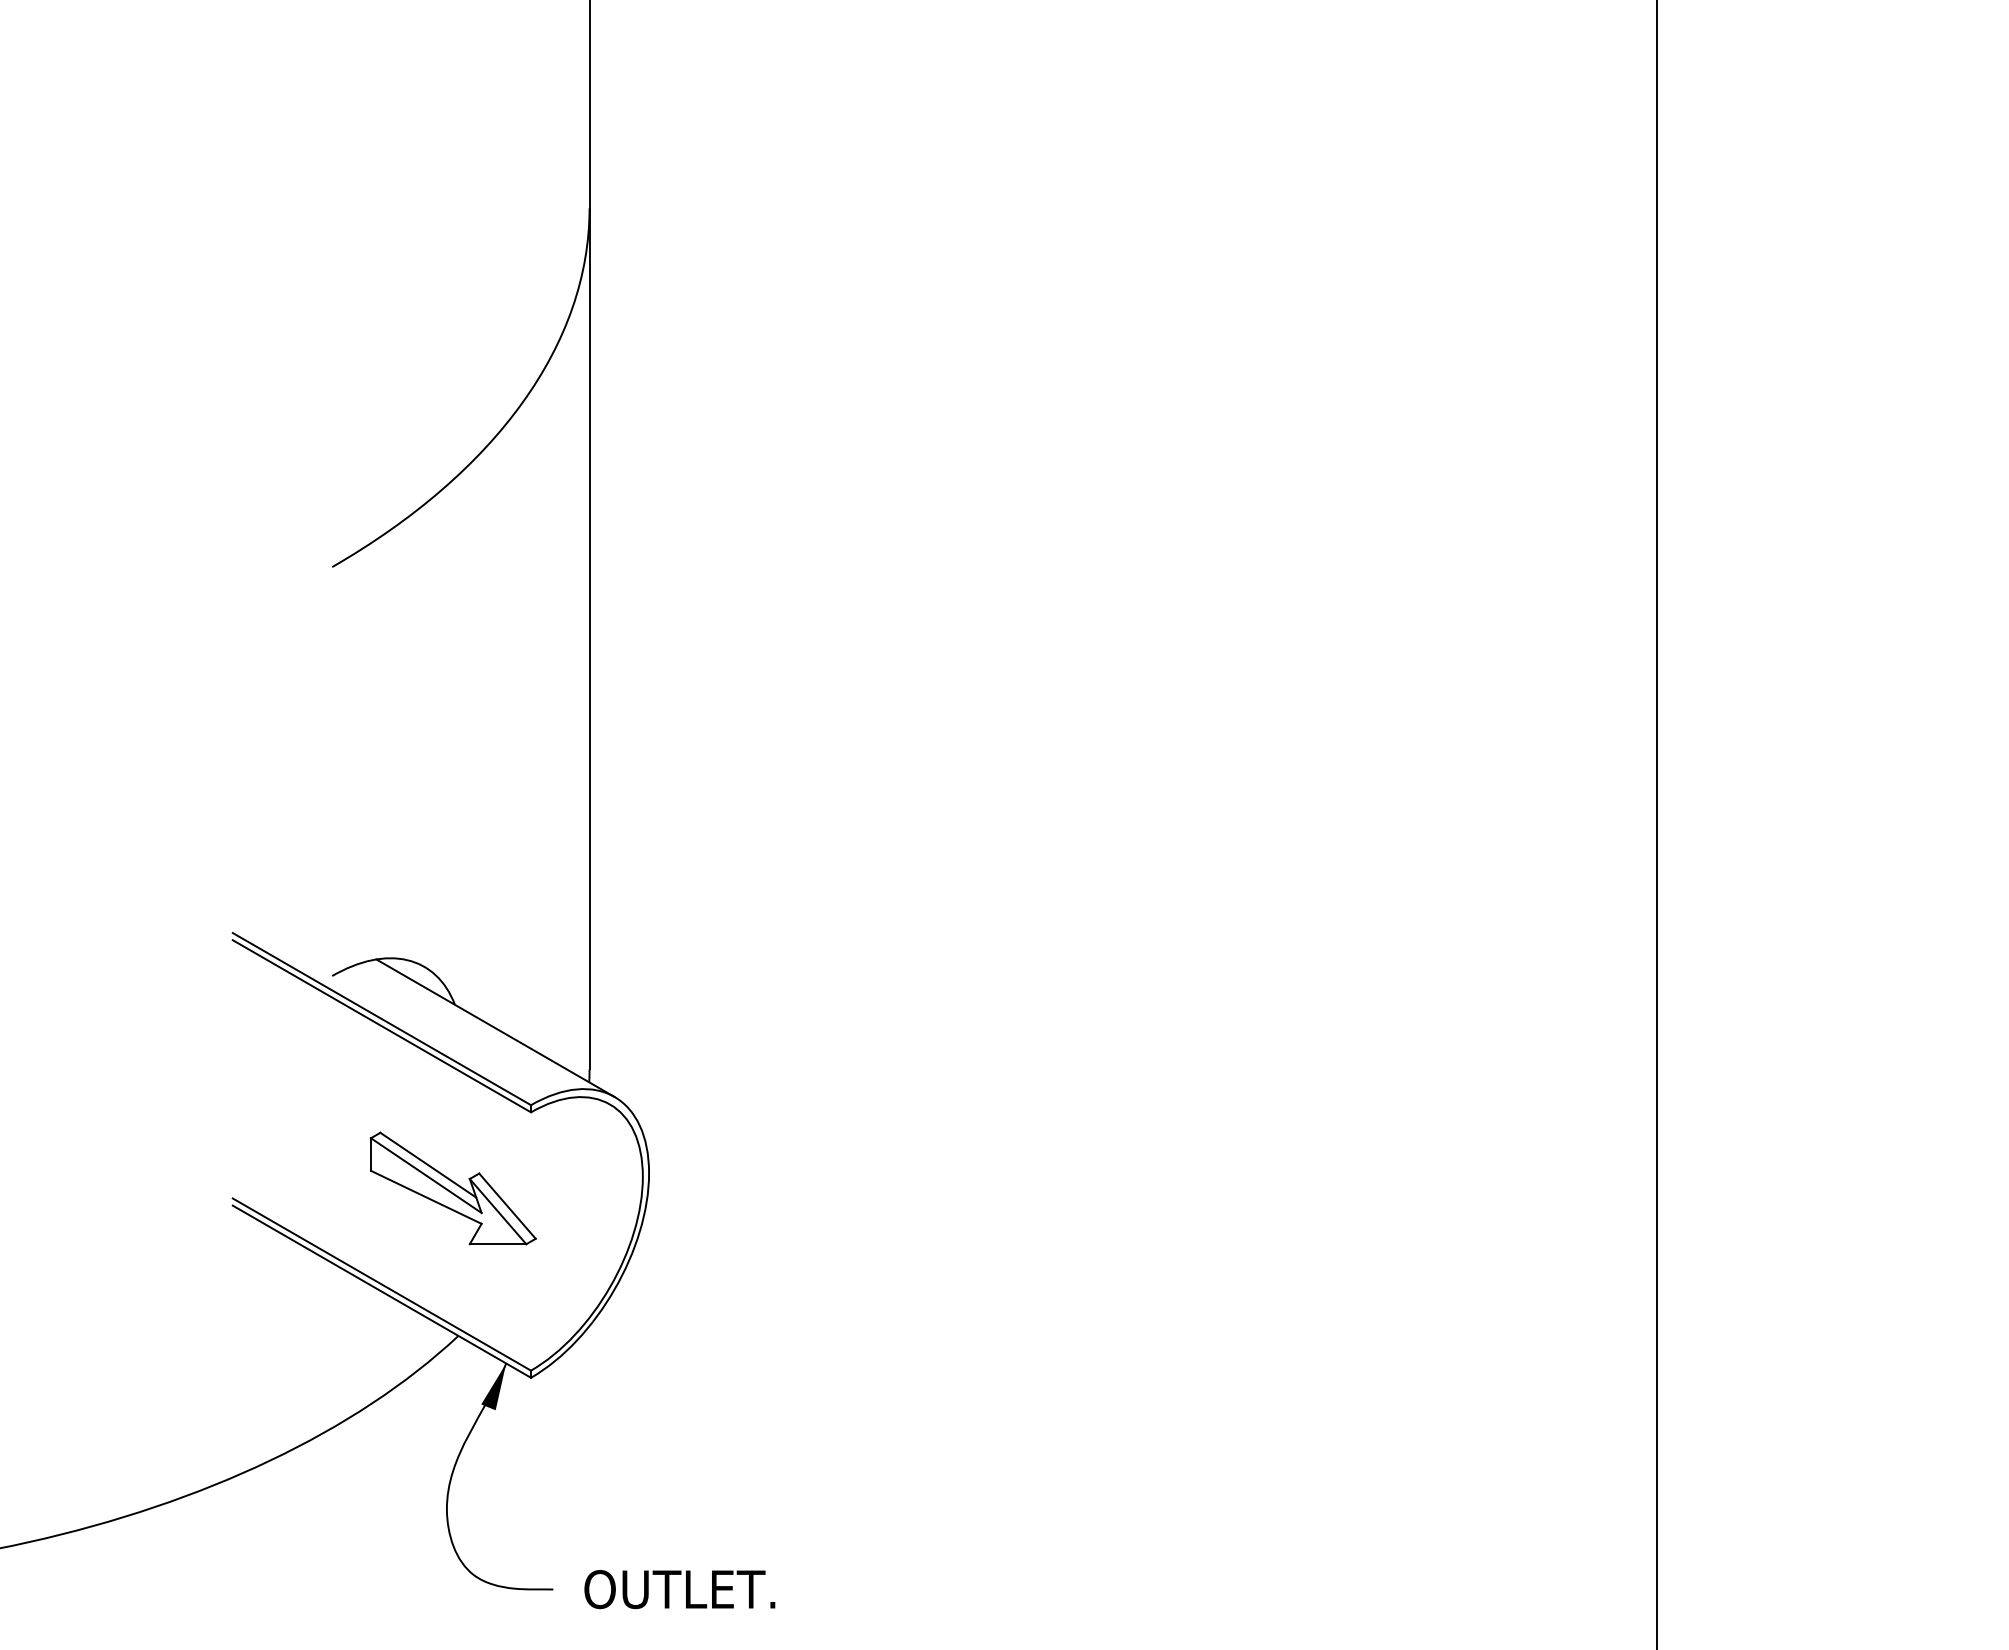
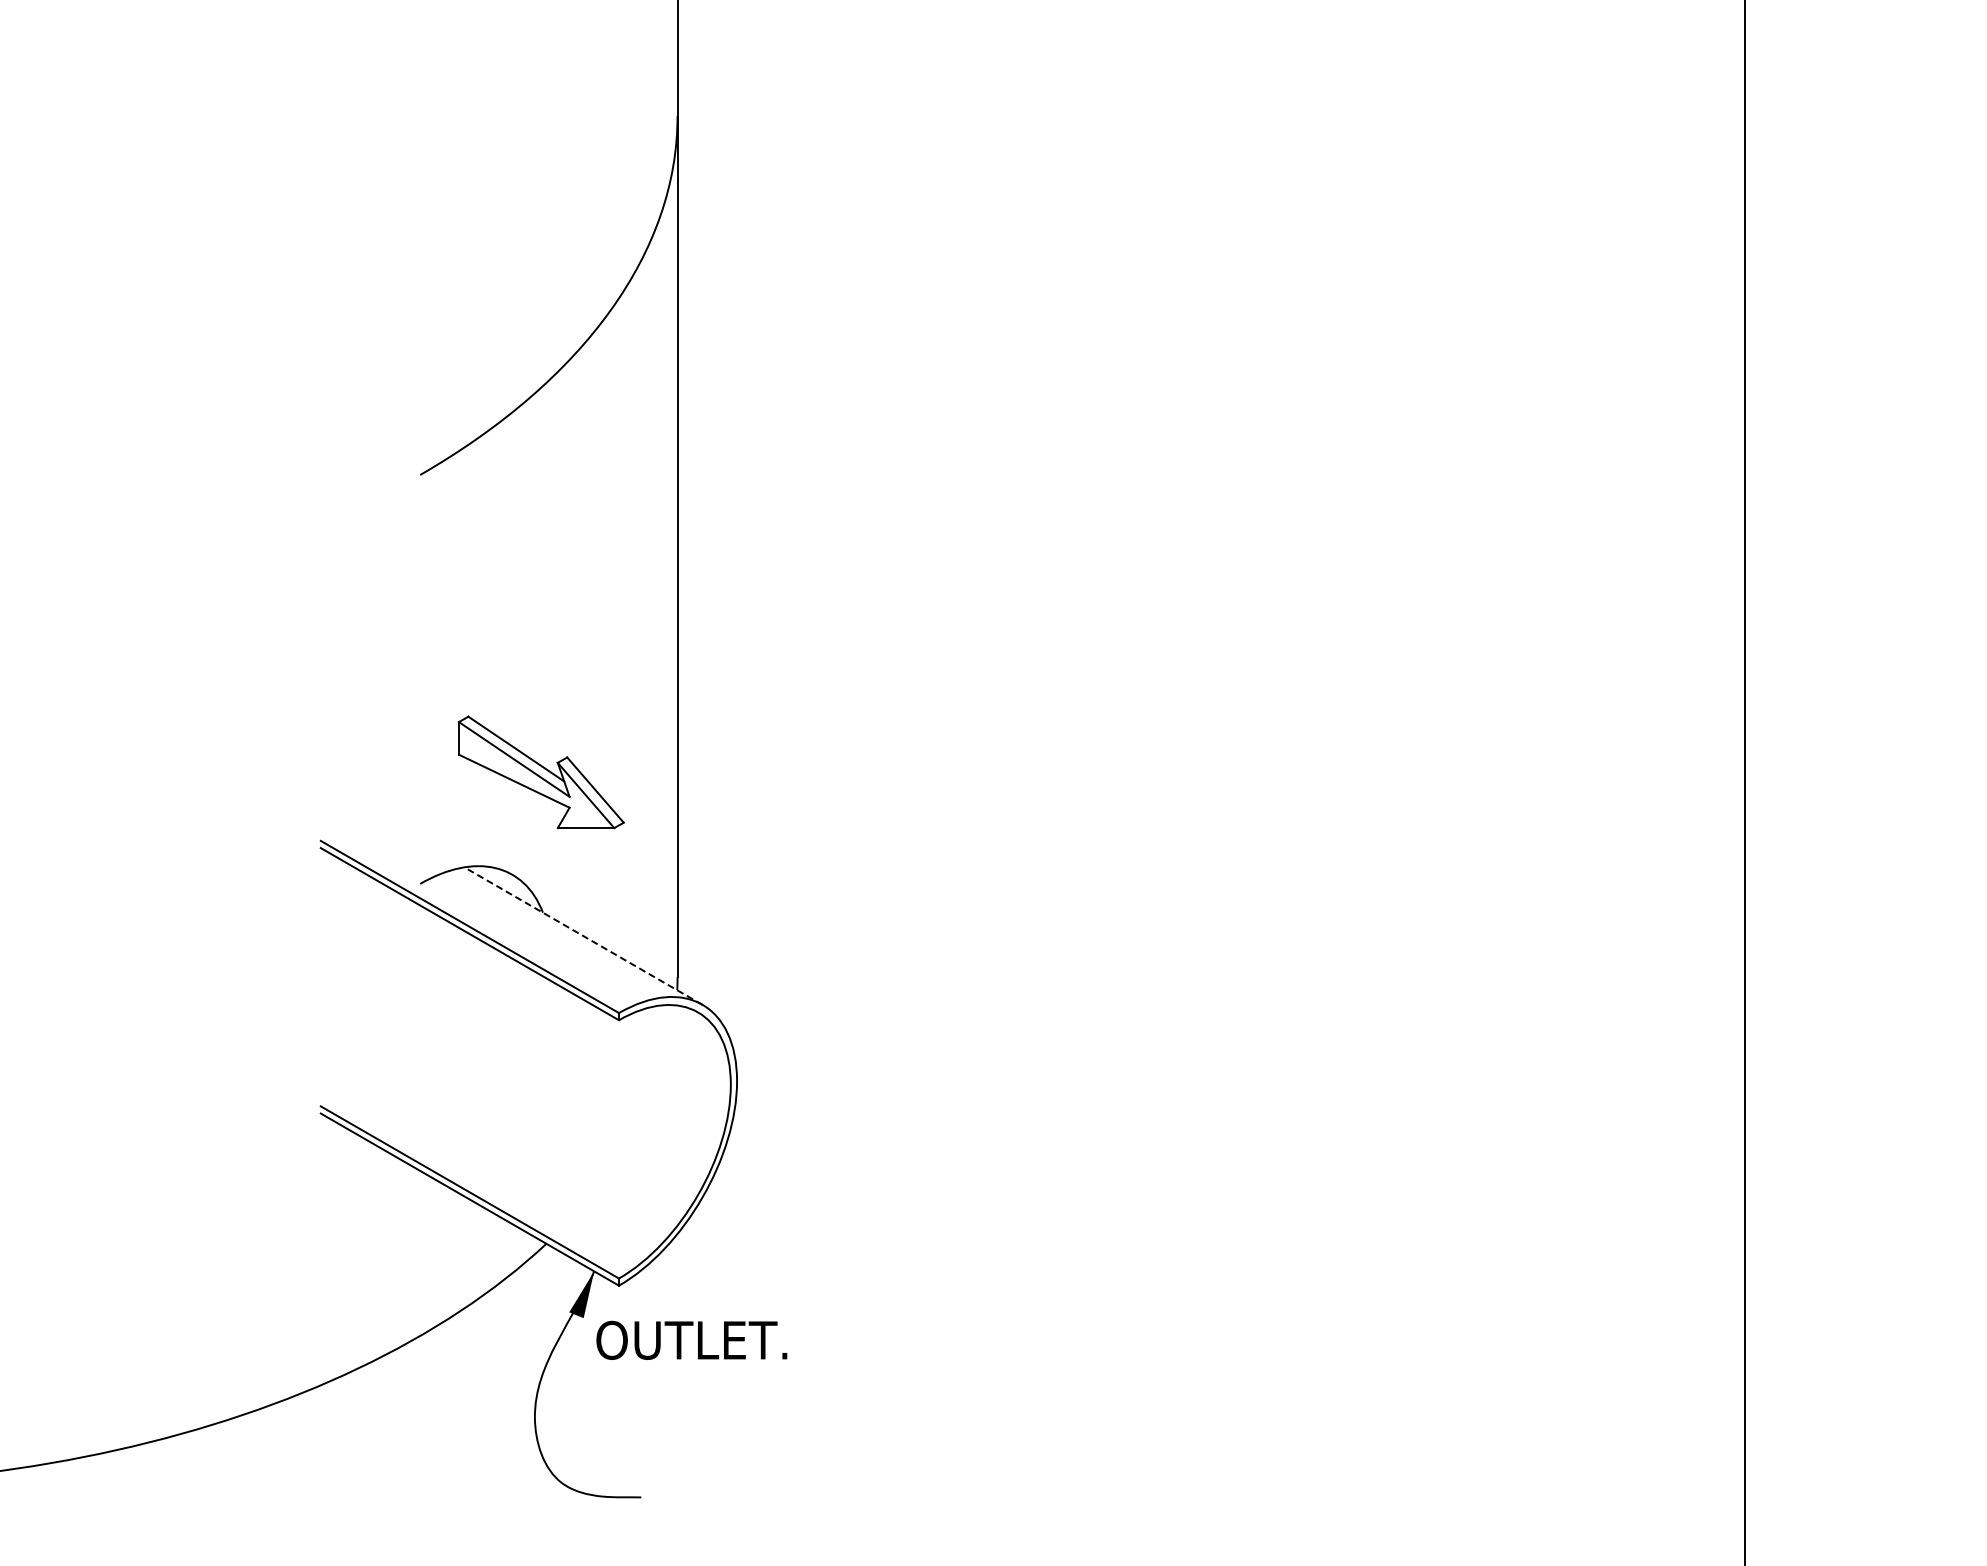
line: (495, 1027) -> (583, 935), solid -> dashed
part: (452, 1188) -> (540, 772), moved
text: (679, 1589) -> (691, 1340), moved

